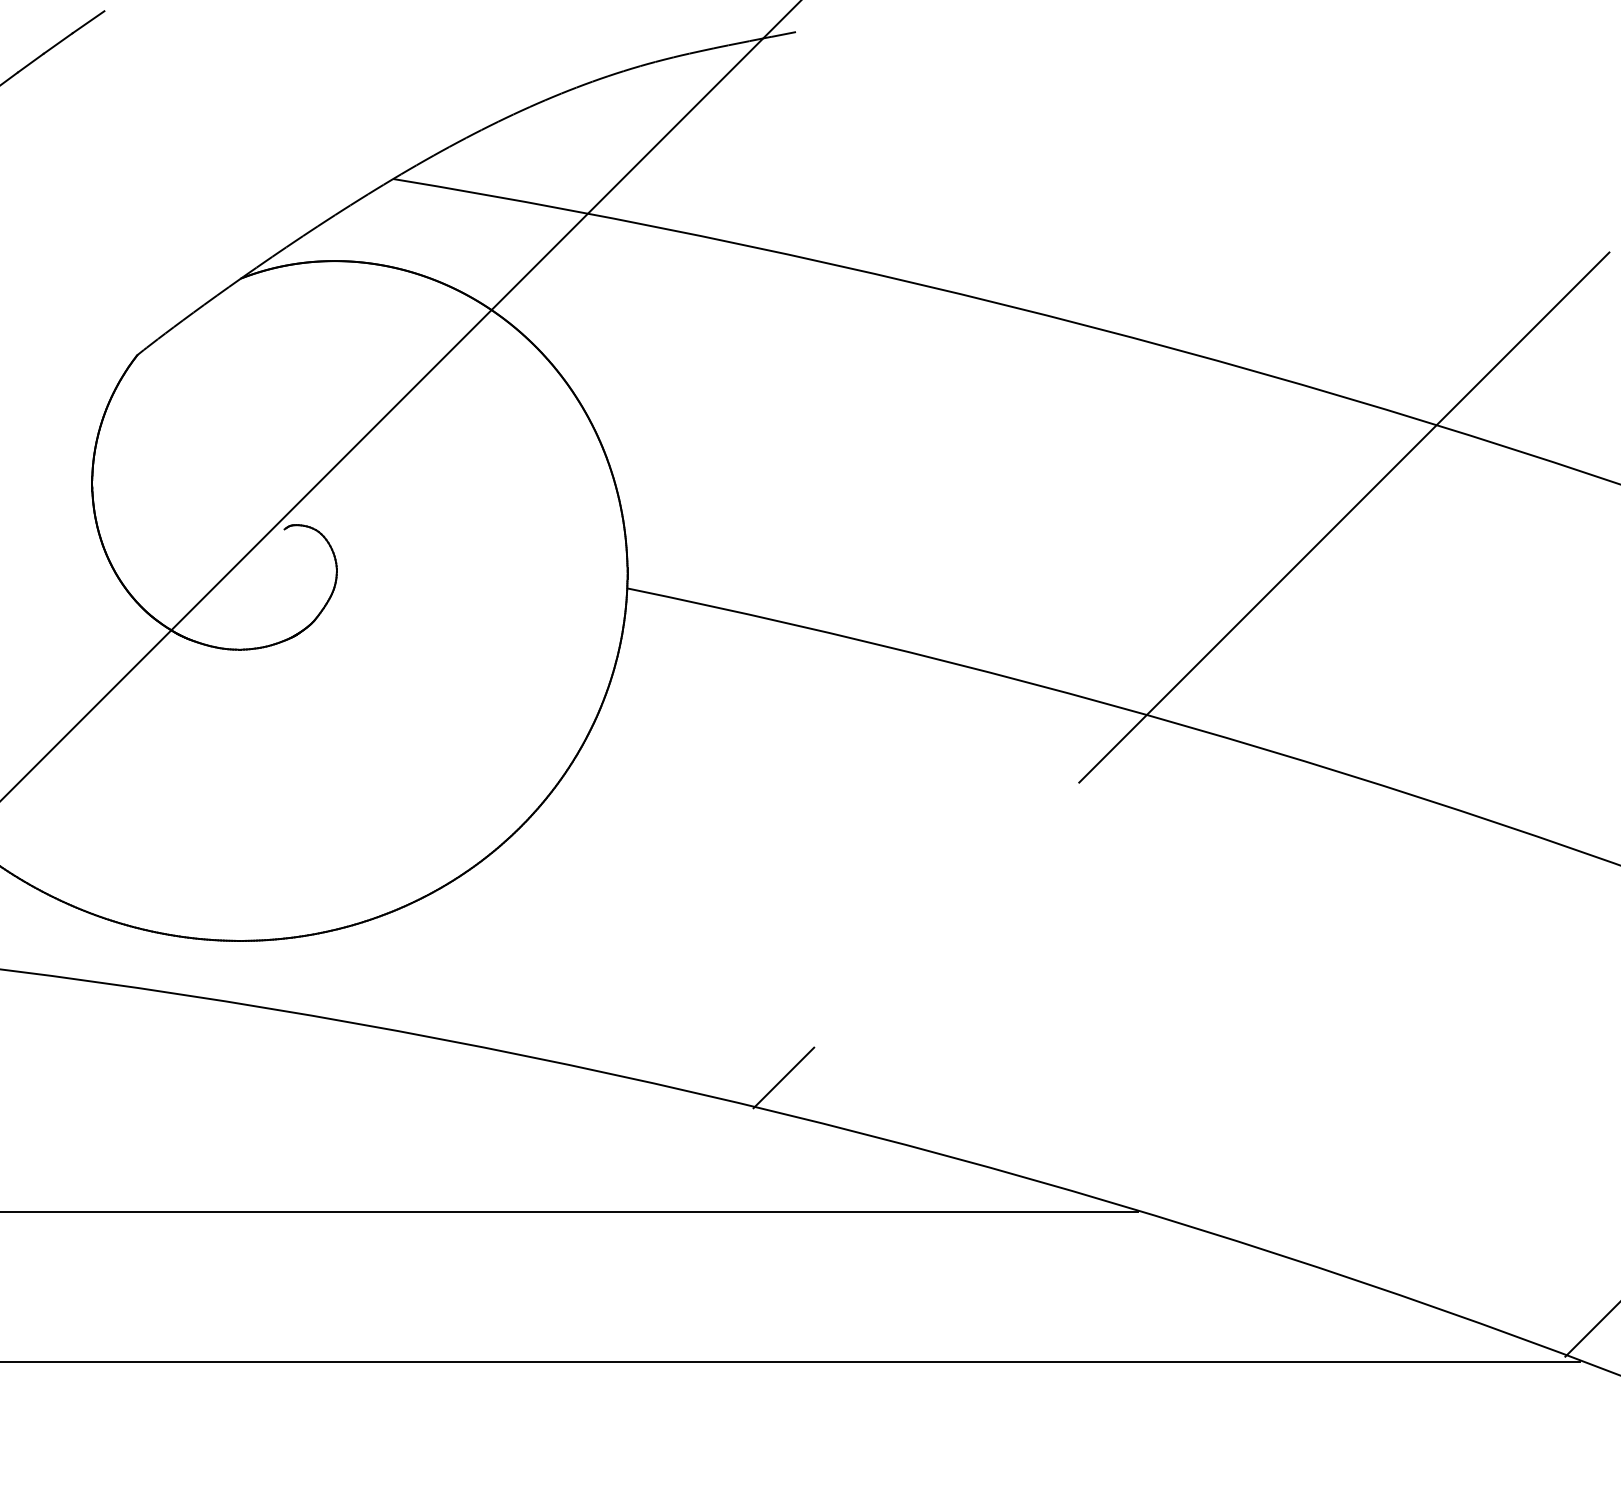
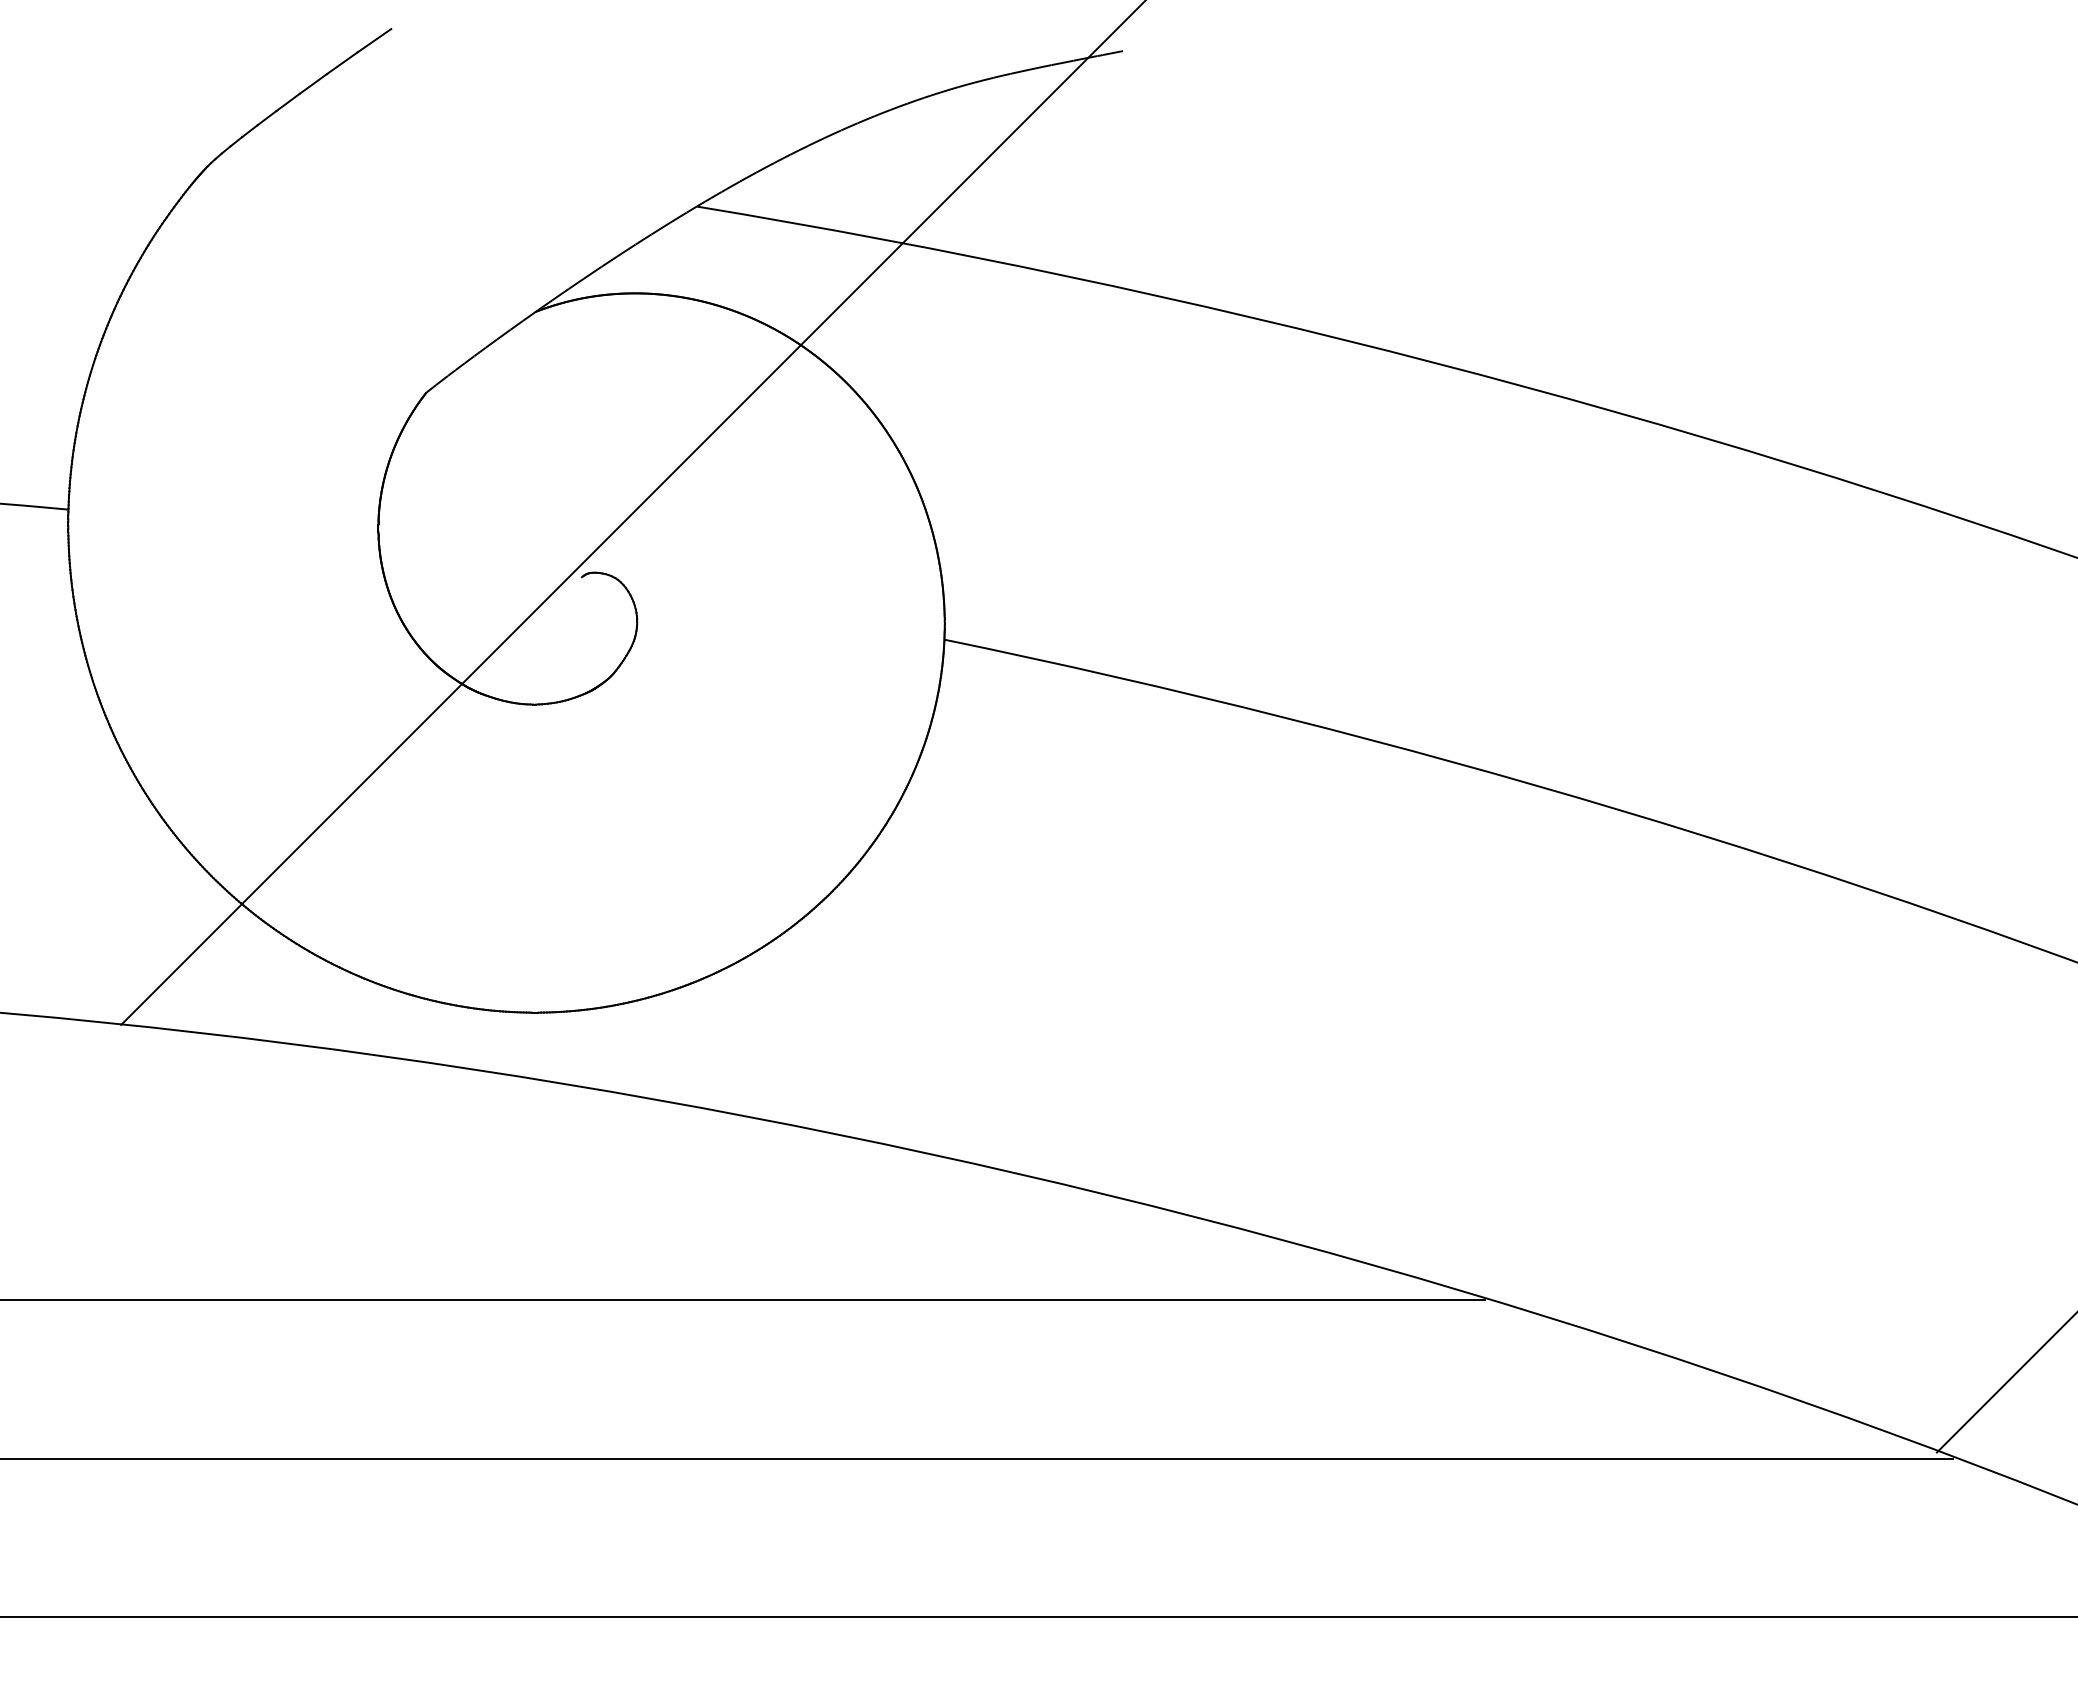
line: (1343, 517) -> (1702, 564), removed
line: (784, 1077) -> (1110, 1157), removed

